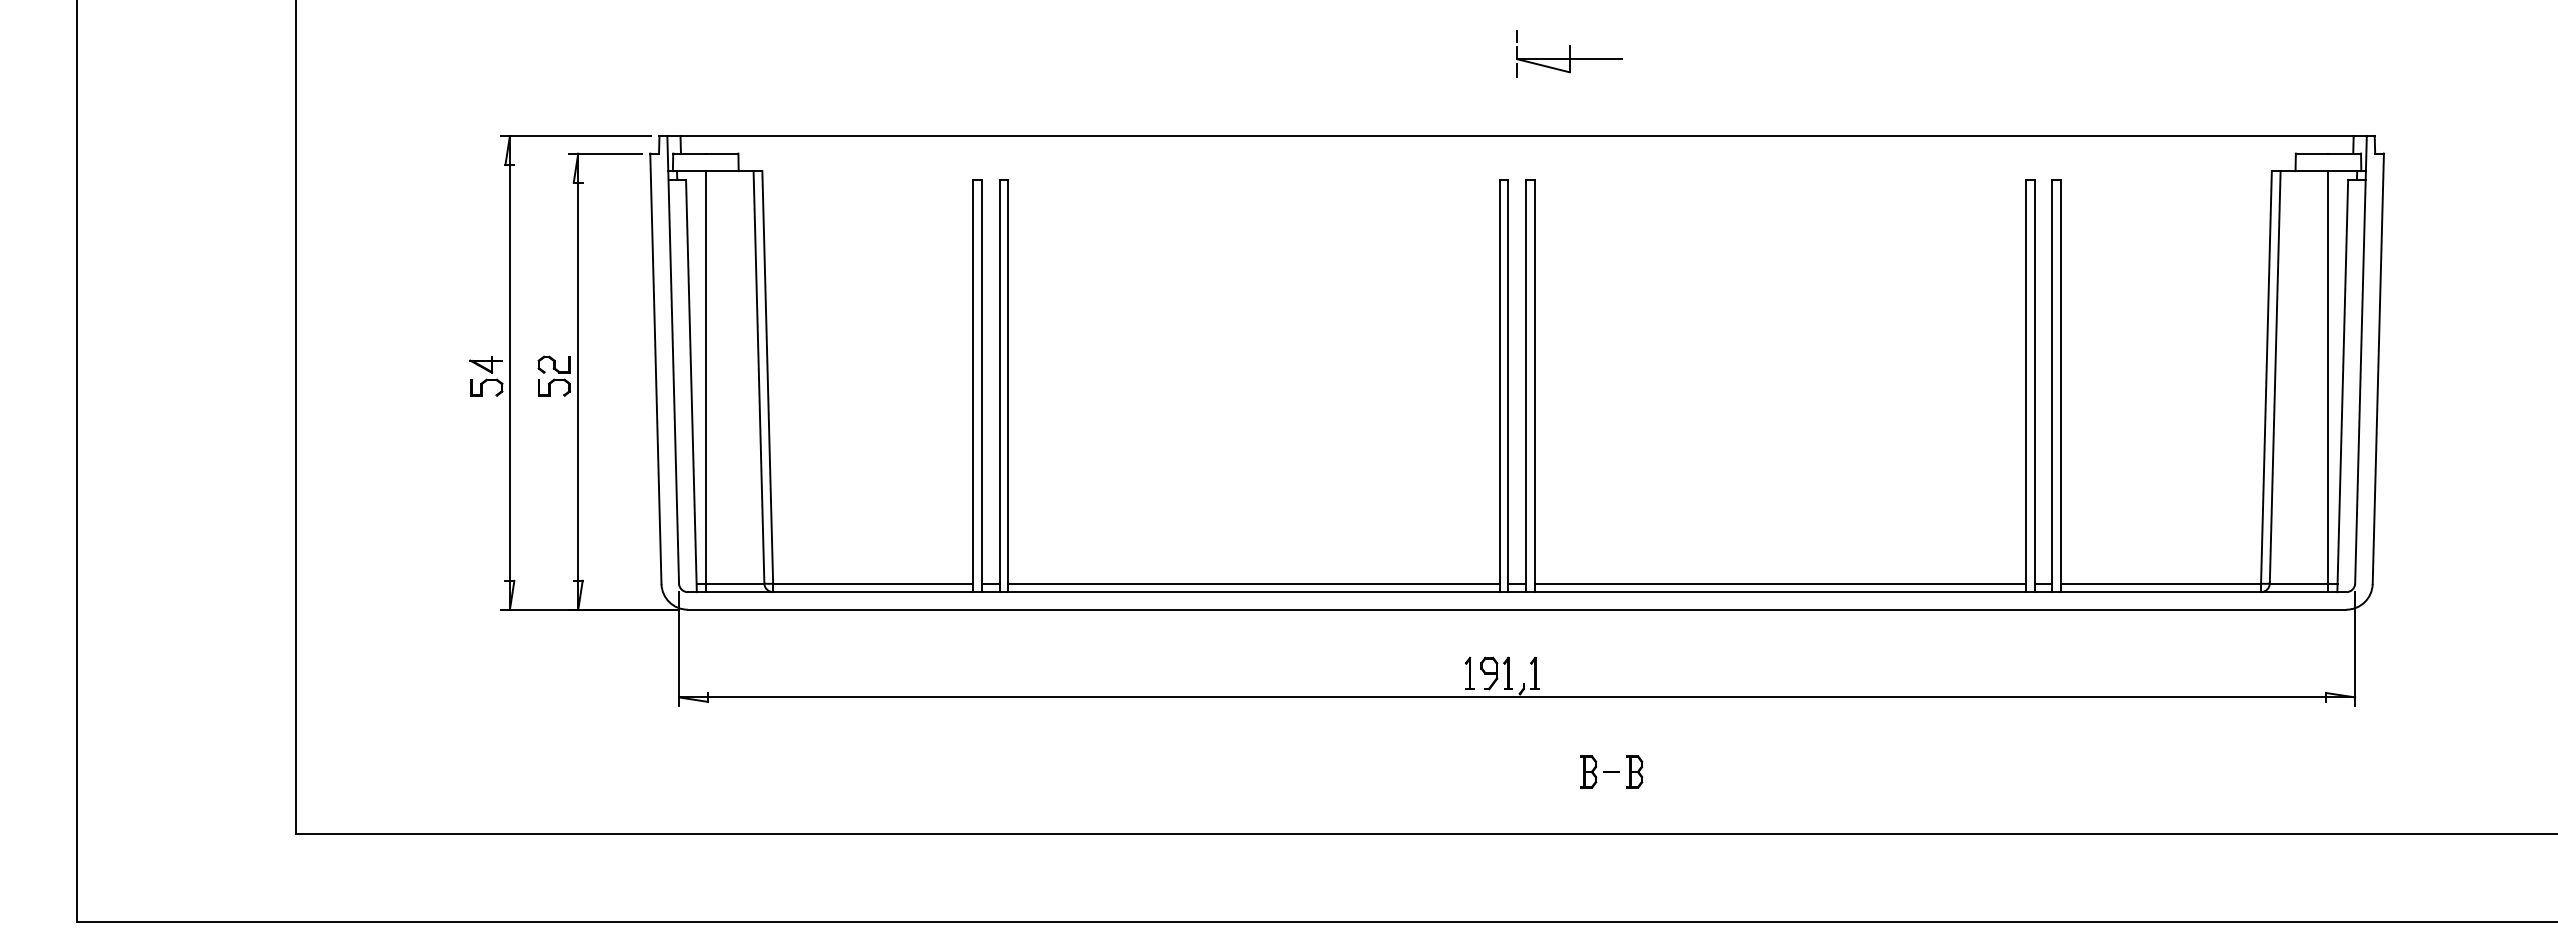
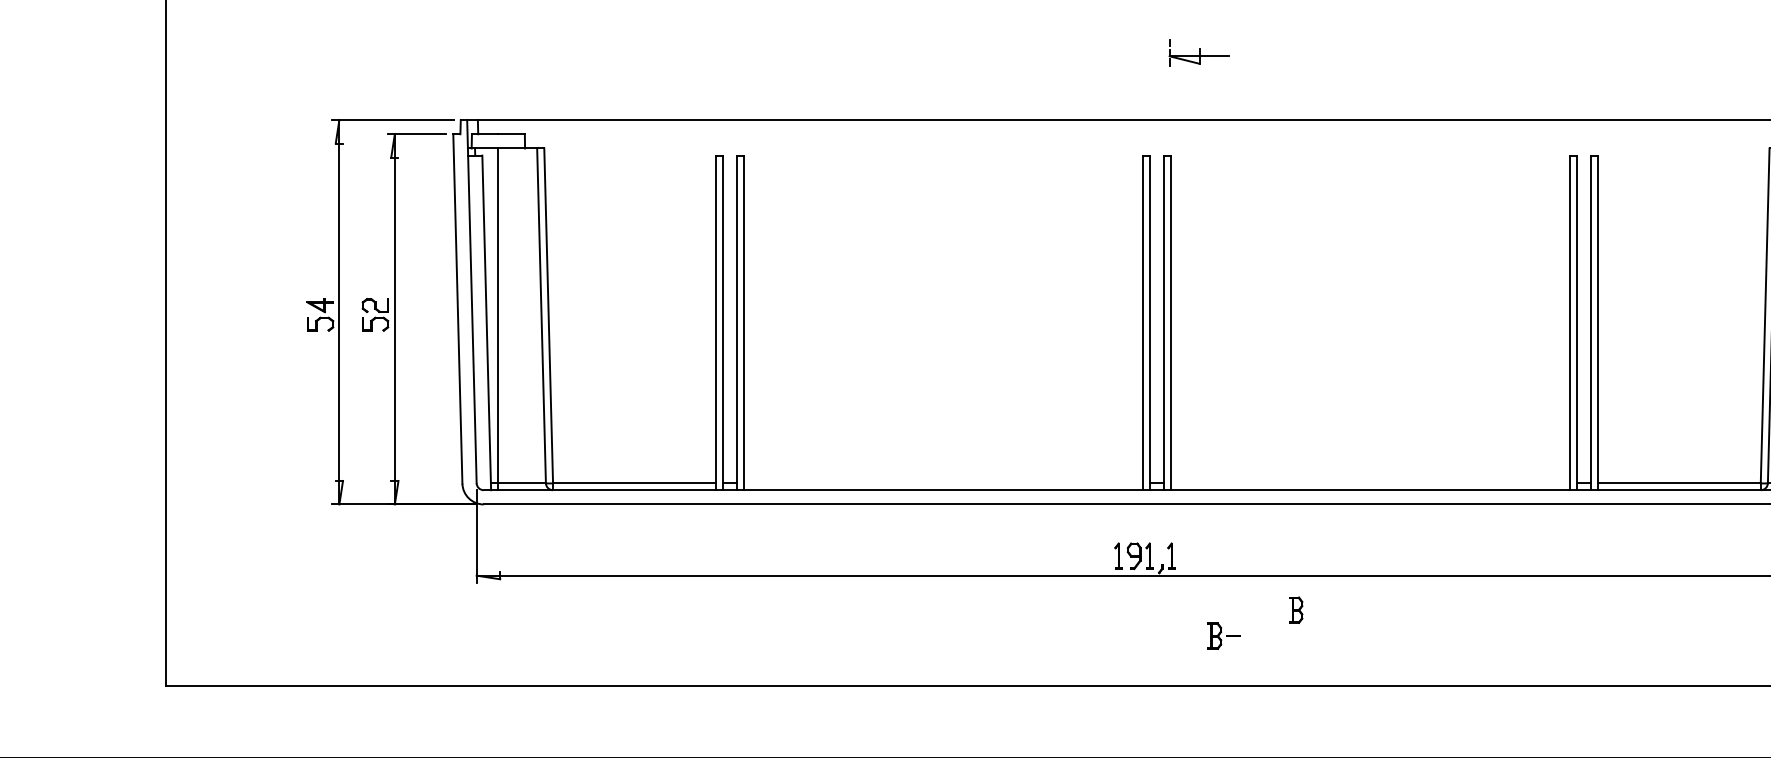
part: (1569, 53) -> (1199, 52), size x0.7
line: (1253, 583) -> (942, 483), removed
line: (1779, 583) -> (1369, 483), removed
part: (1634, 771) -> (1296, 609), moved

